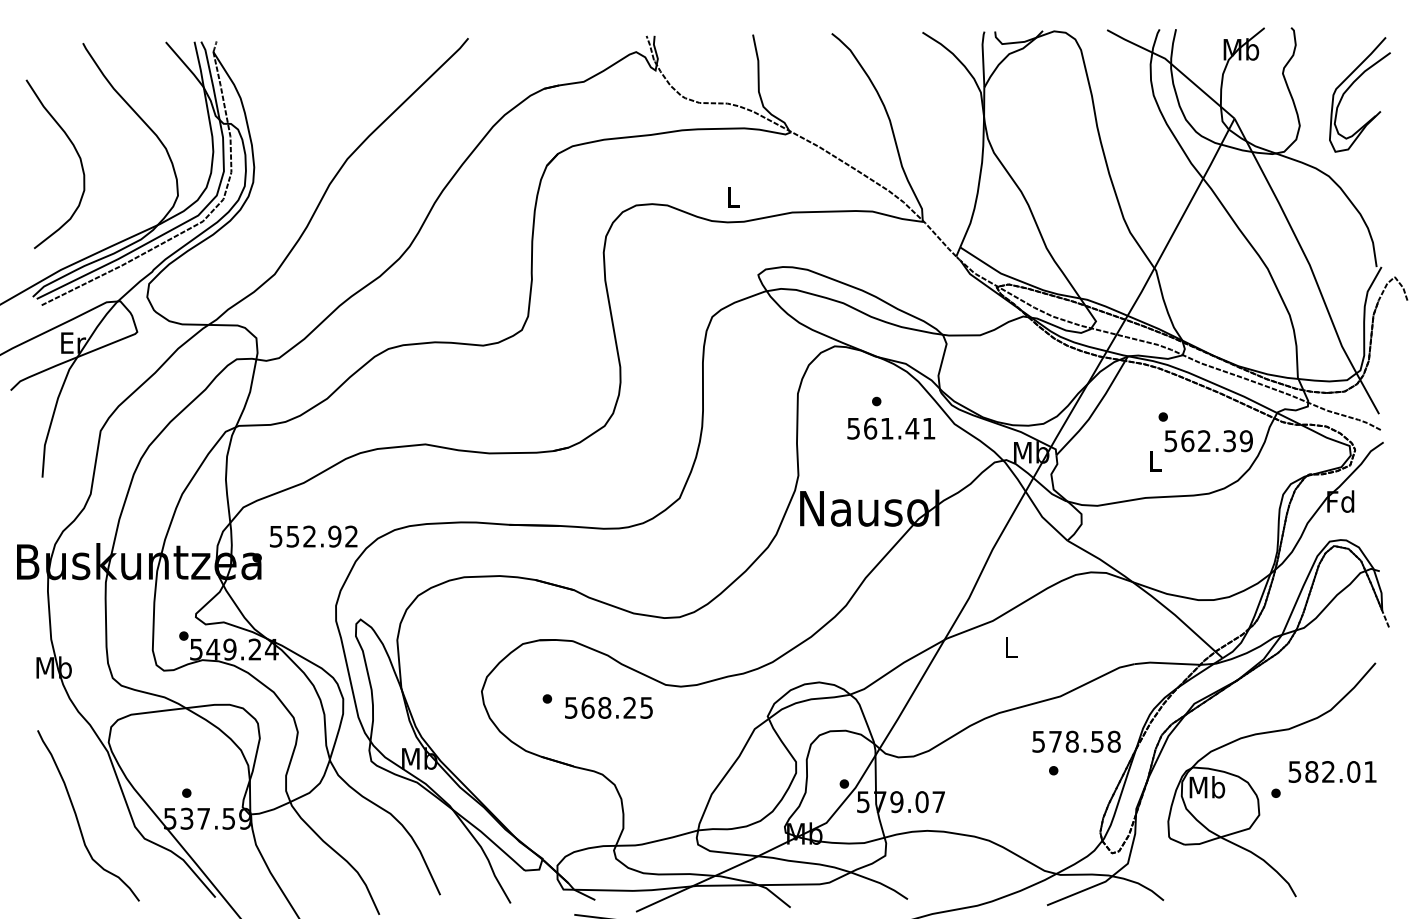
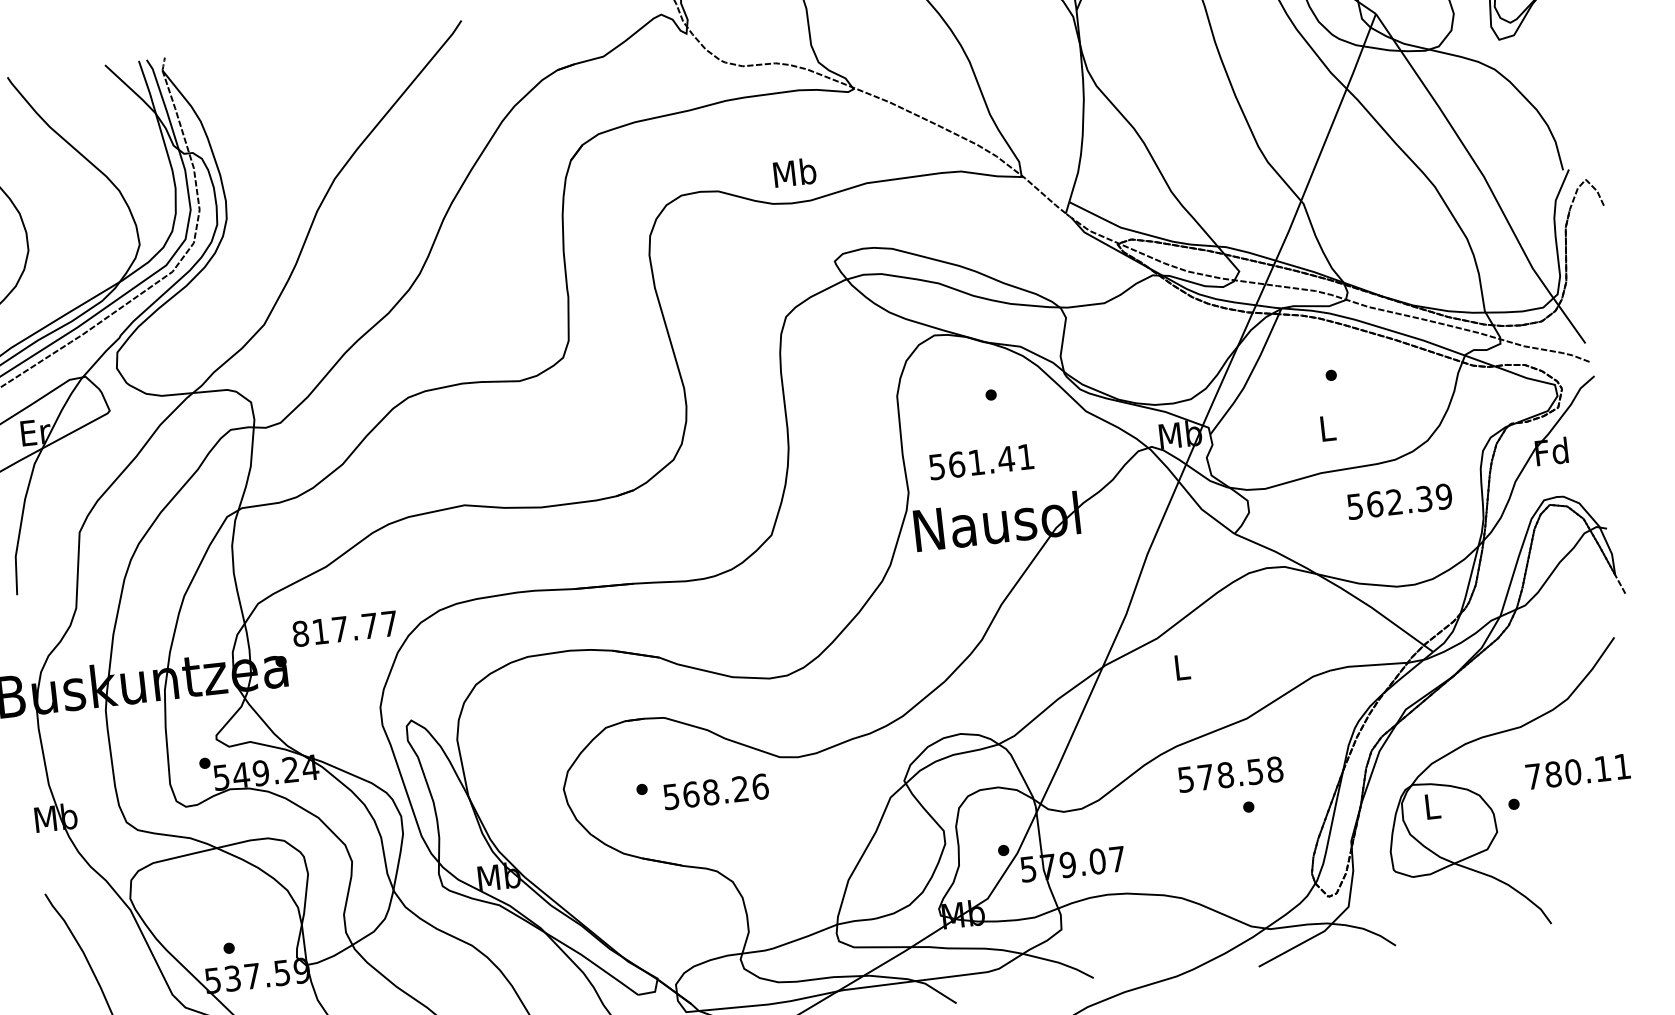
text: (732, 196) -> (793, 172), L -> Mb
text: (891, 428) -> (981, 461), moved
text: (1208, 441) -> (1399, 502), moved
text: (313, 536) -> (344, 628), 552.92 -> 817.77
text: (646, 707) -> (760, 786), 568.25 -> 568.26
text: (1076, 741) -> (1230, 774), moved
text: (1324, 771) -> (1568, 772), 582.01 -> 780.11
text: (1207, 787) -> (1432, 806), Mb -> L

